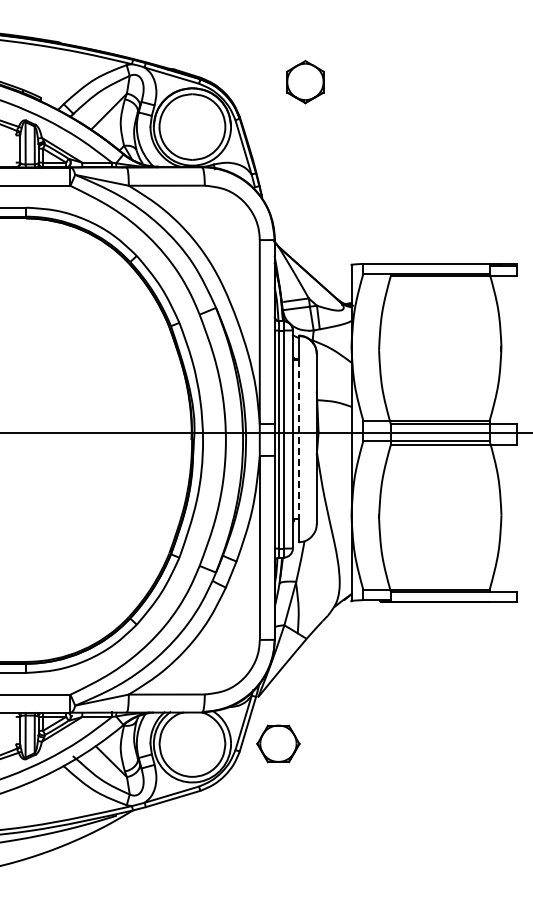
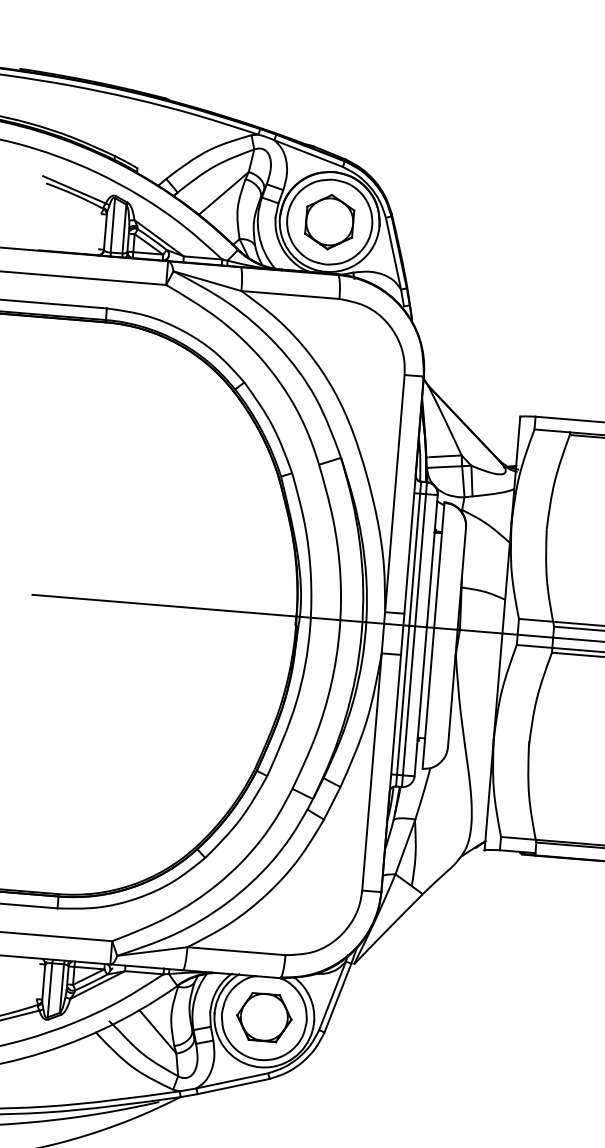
part: (305, 82) -> (329, 222), moved
line: (298, 439) -> (433, 636), dashed -> solid
part: (278, 743) -> (264, 1017), moved

